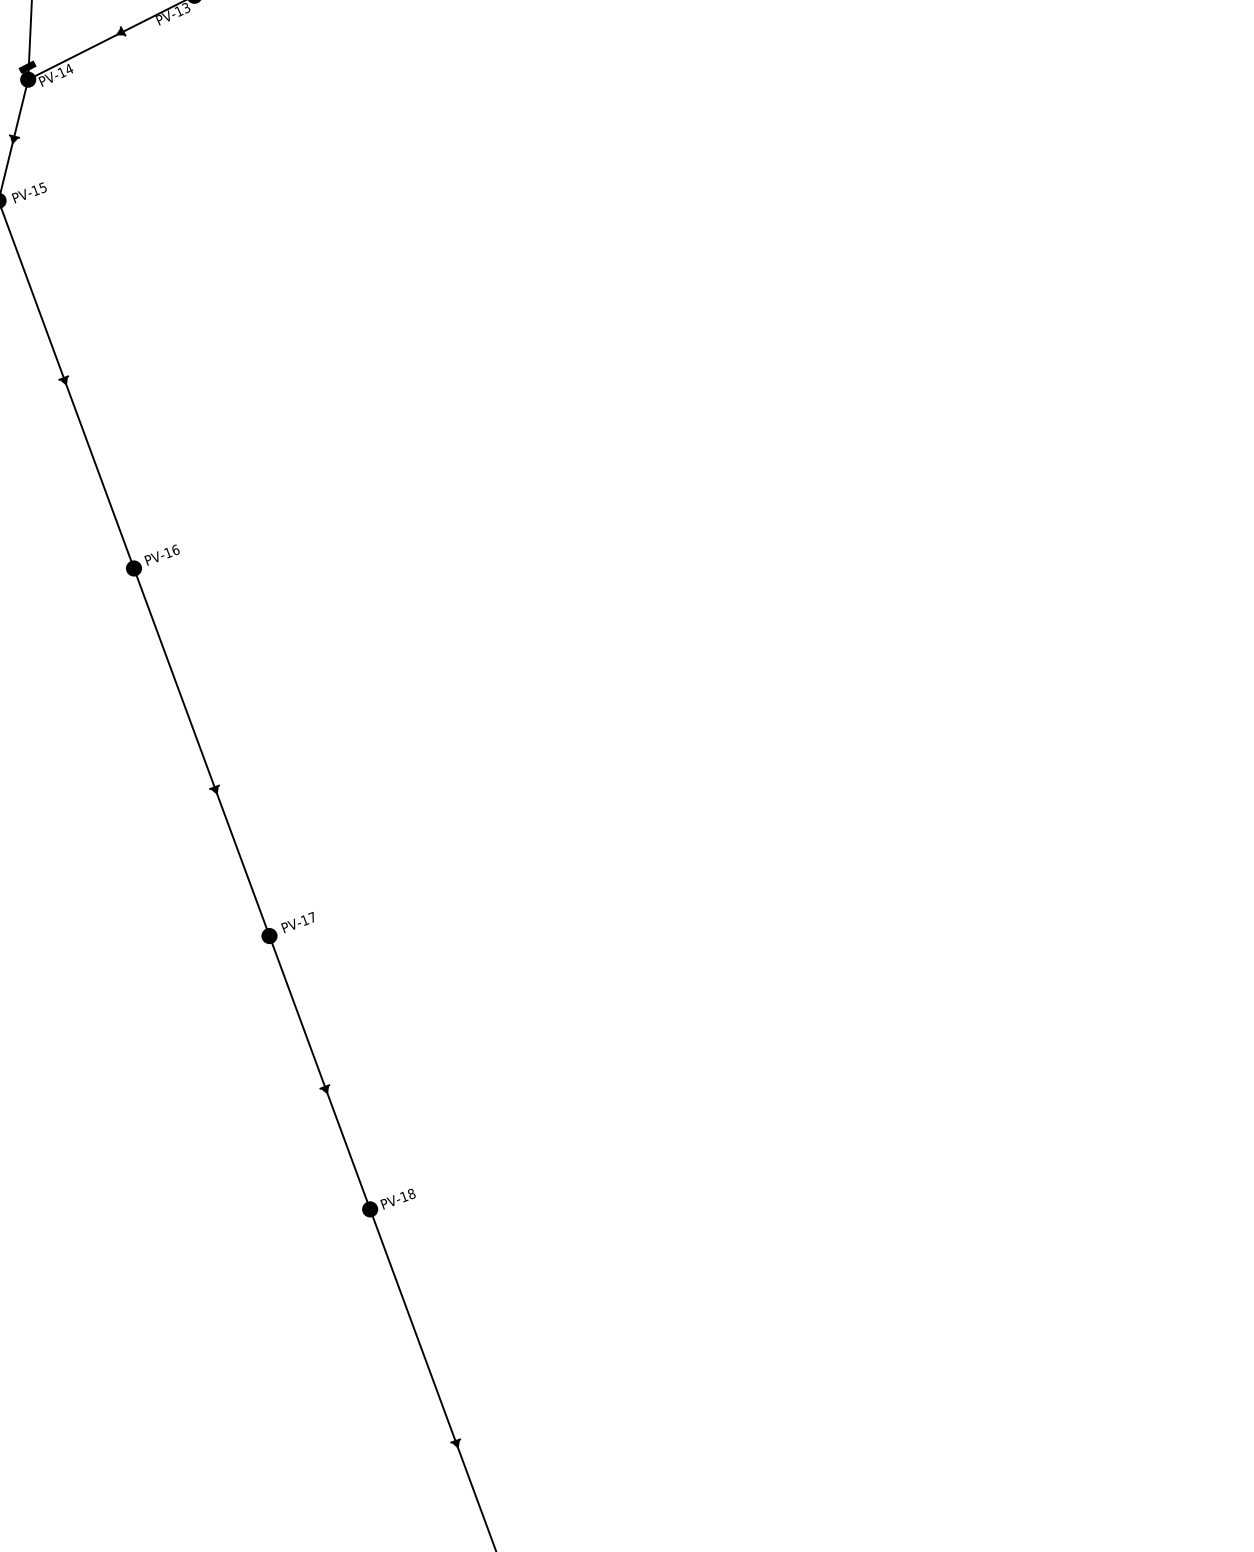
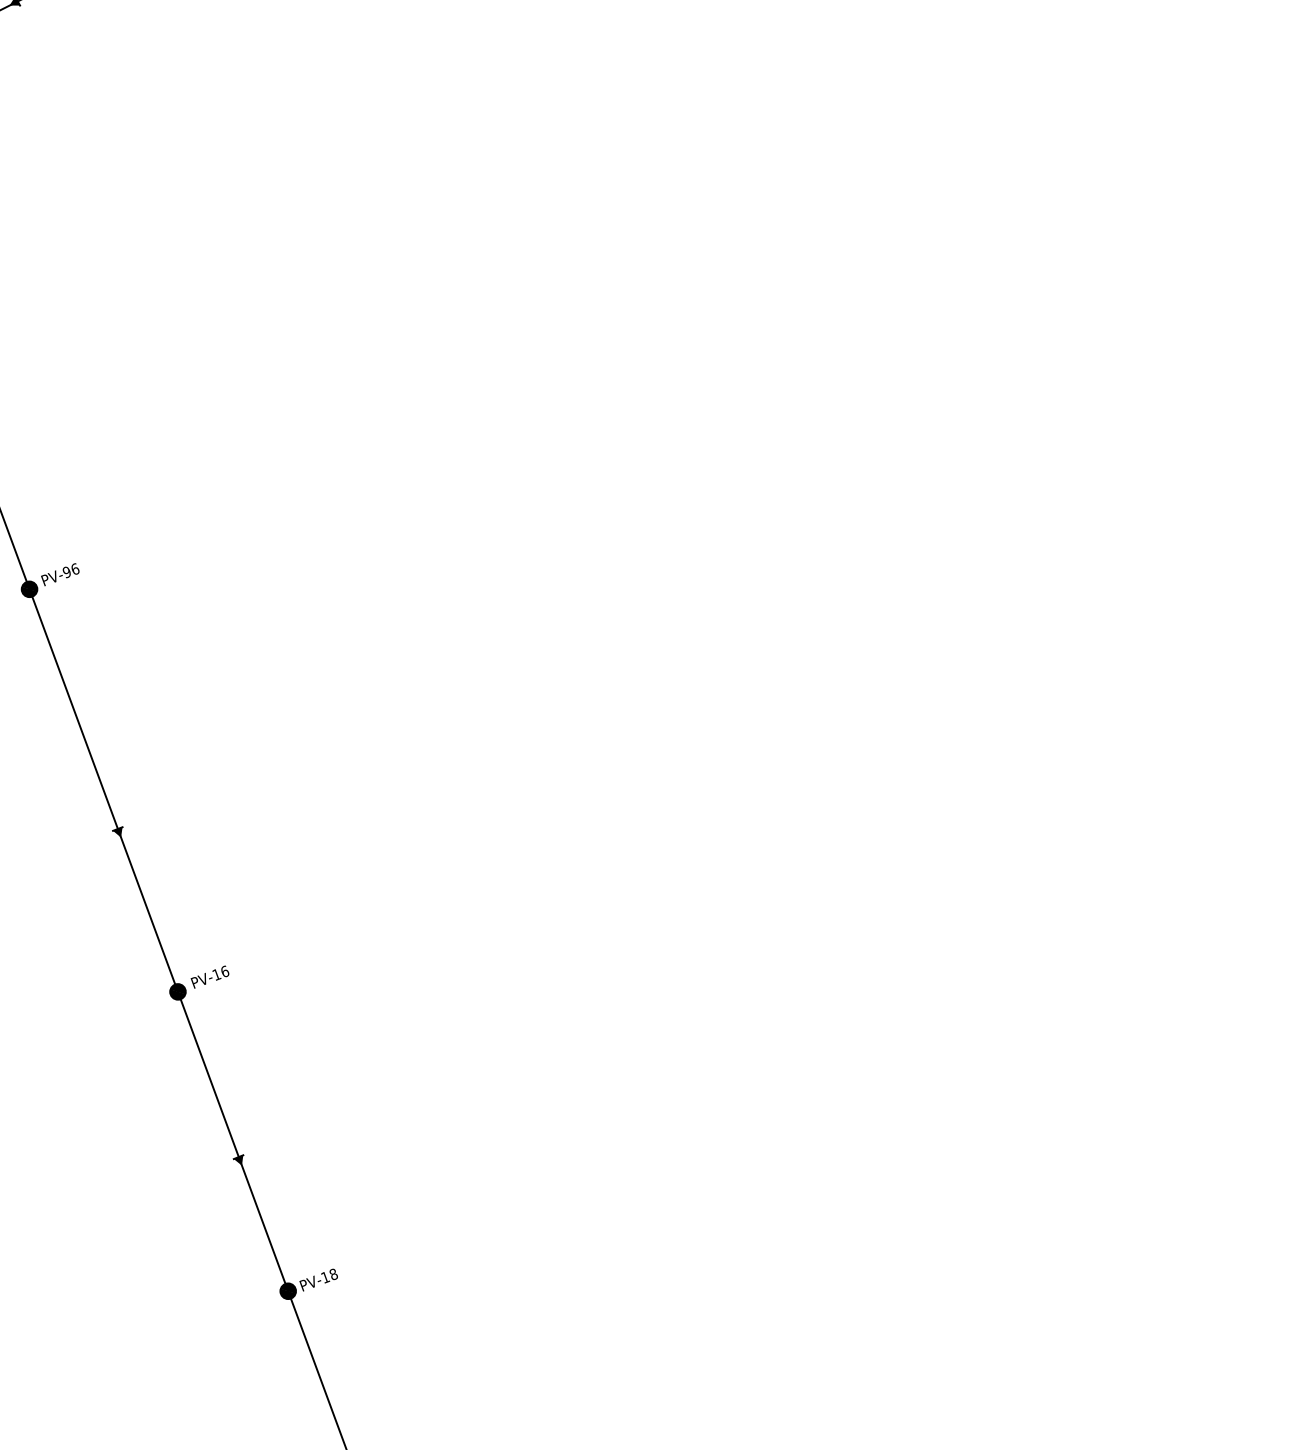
text: (168, 552) -> (67, 571), PV-16 -> PV-96
text: (312, 916) -> (225, 970), PV-17 -> PV-16

